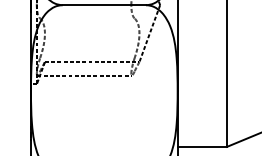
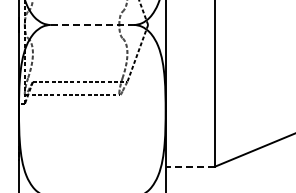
line: (104, 4) -> (92, 24), solid -> dashed
line: (202, 146) -> (190, 166), solid -> dashed

